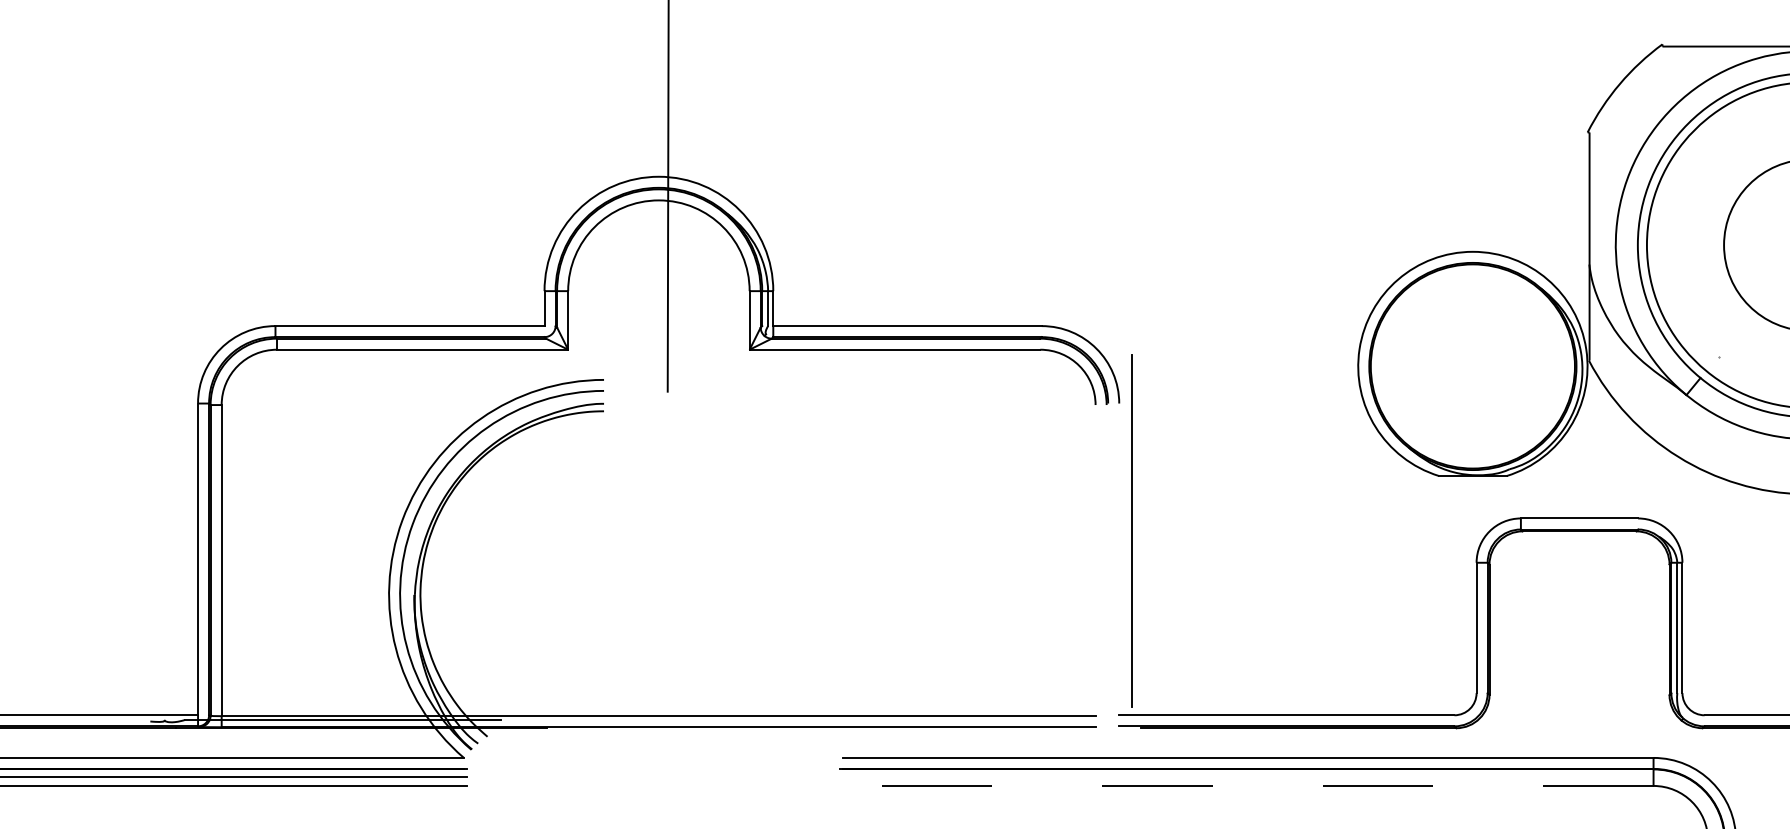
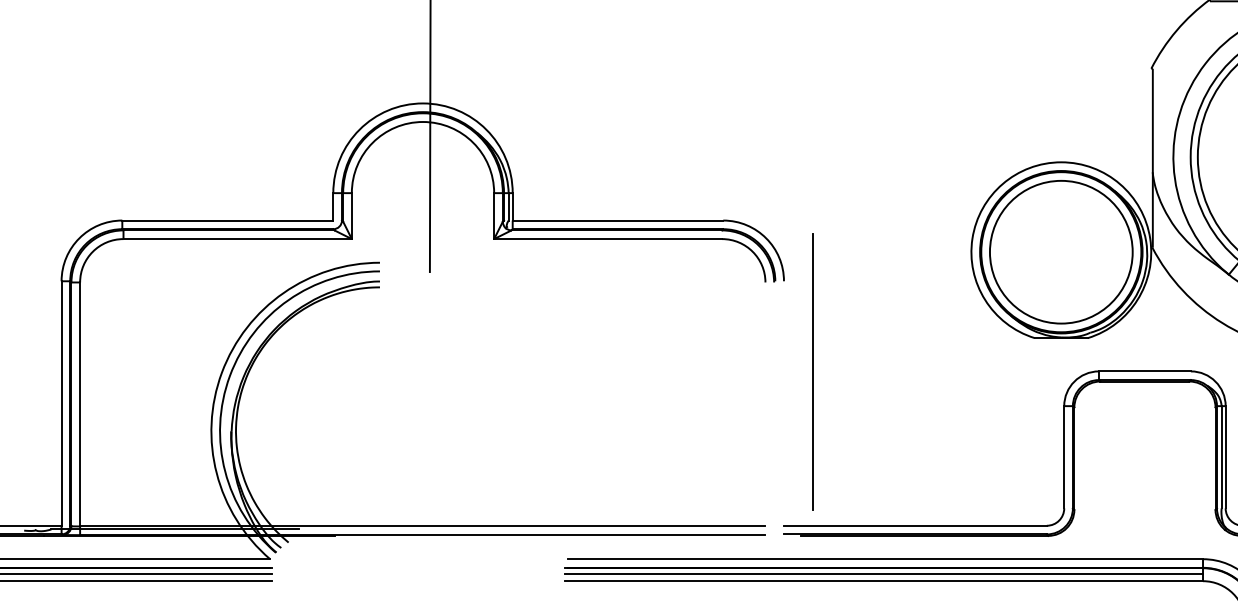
circle: (1472, 366) -> (1061, 252), added
line: (1131, 530) -> (813, 371), moved
line: (1246, 777) -> (883, 574), added
line: (1247, 785) -> (884, 580), dashed -> solid

